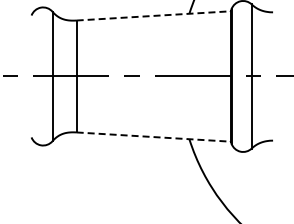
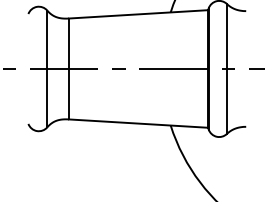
line: (154, 15) -> (139, 13), dashed -> solid
line: (154, 137) -> (139, 123), dashed -> solid

